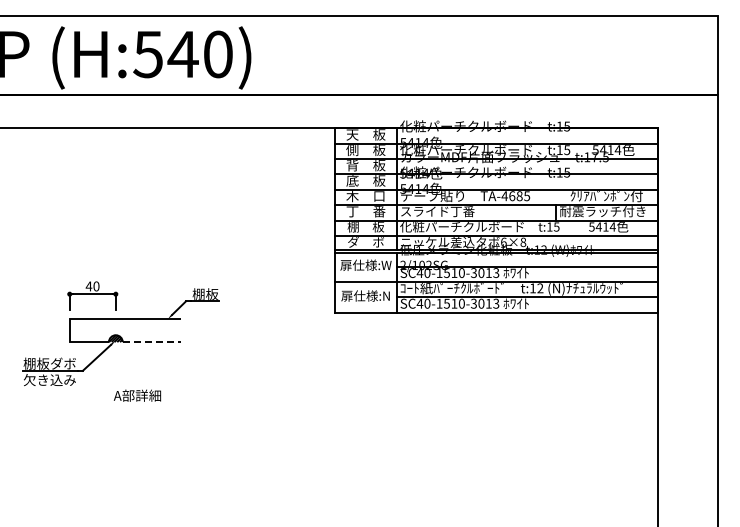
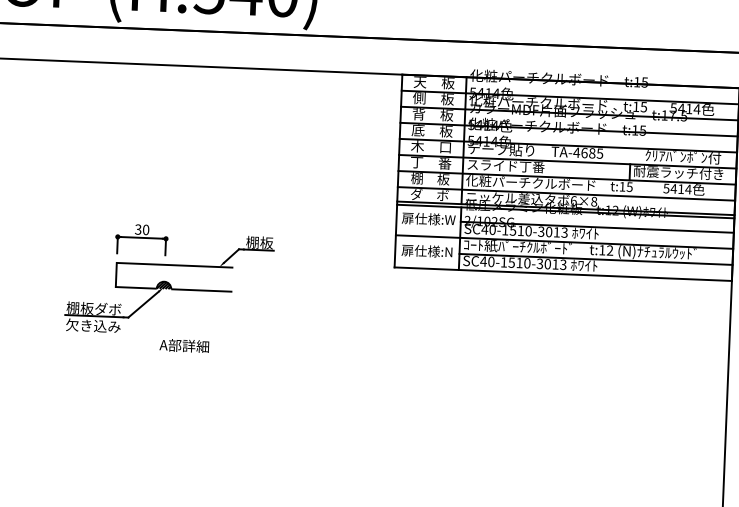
text: (88, 286) -> (137, 229), 40 -> 30
line: (152, 342) -> (202, 290), dashed -> solid

